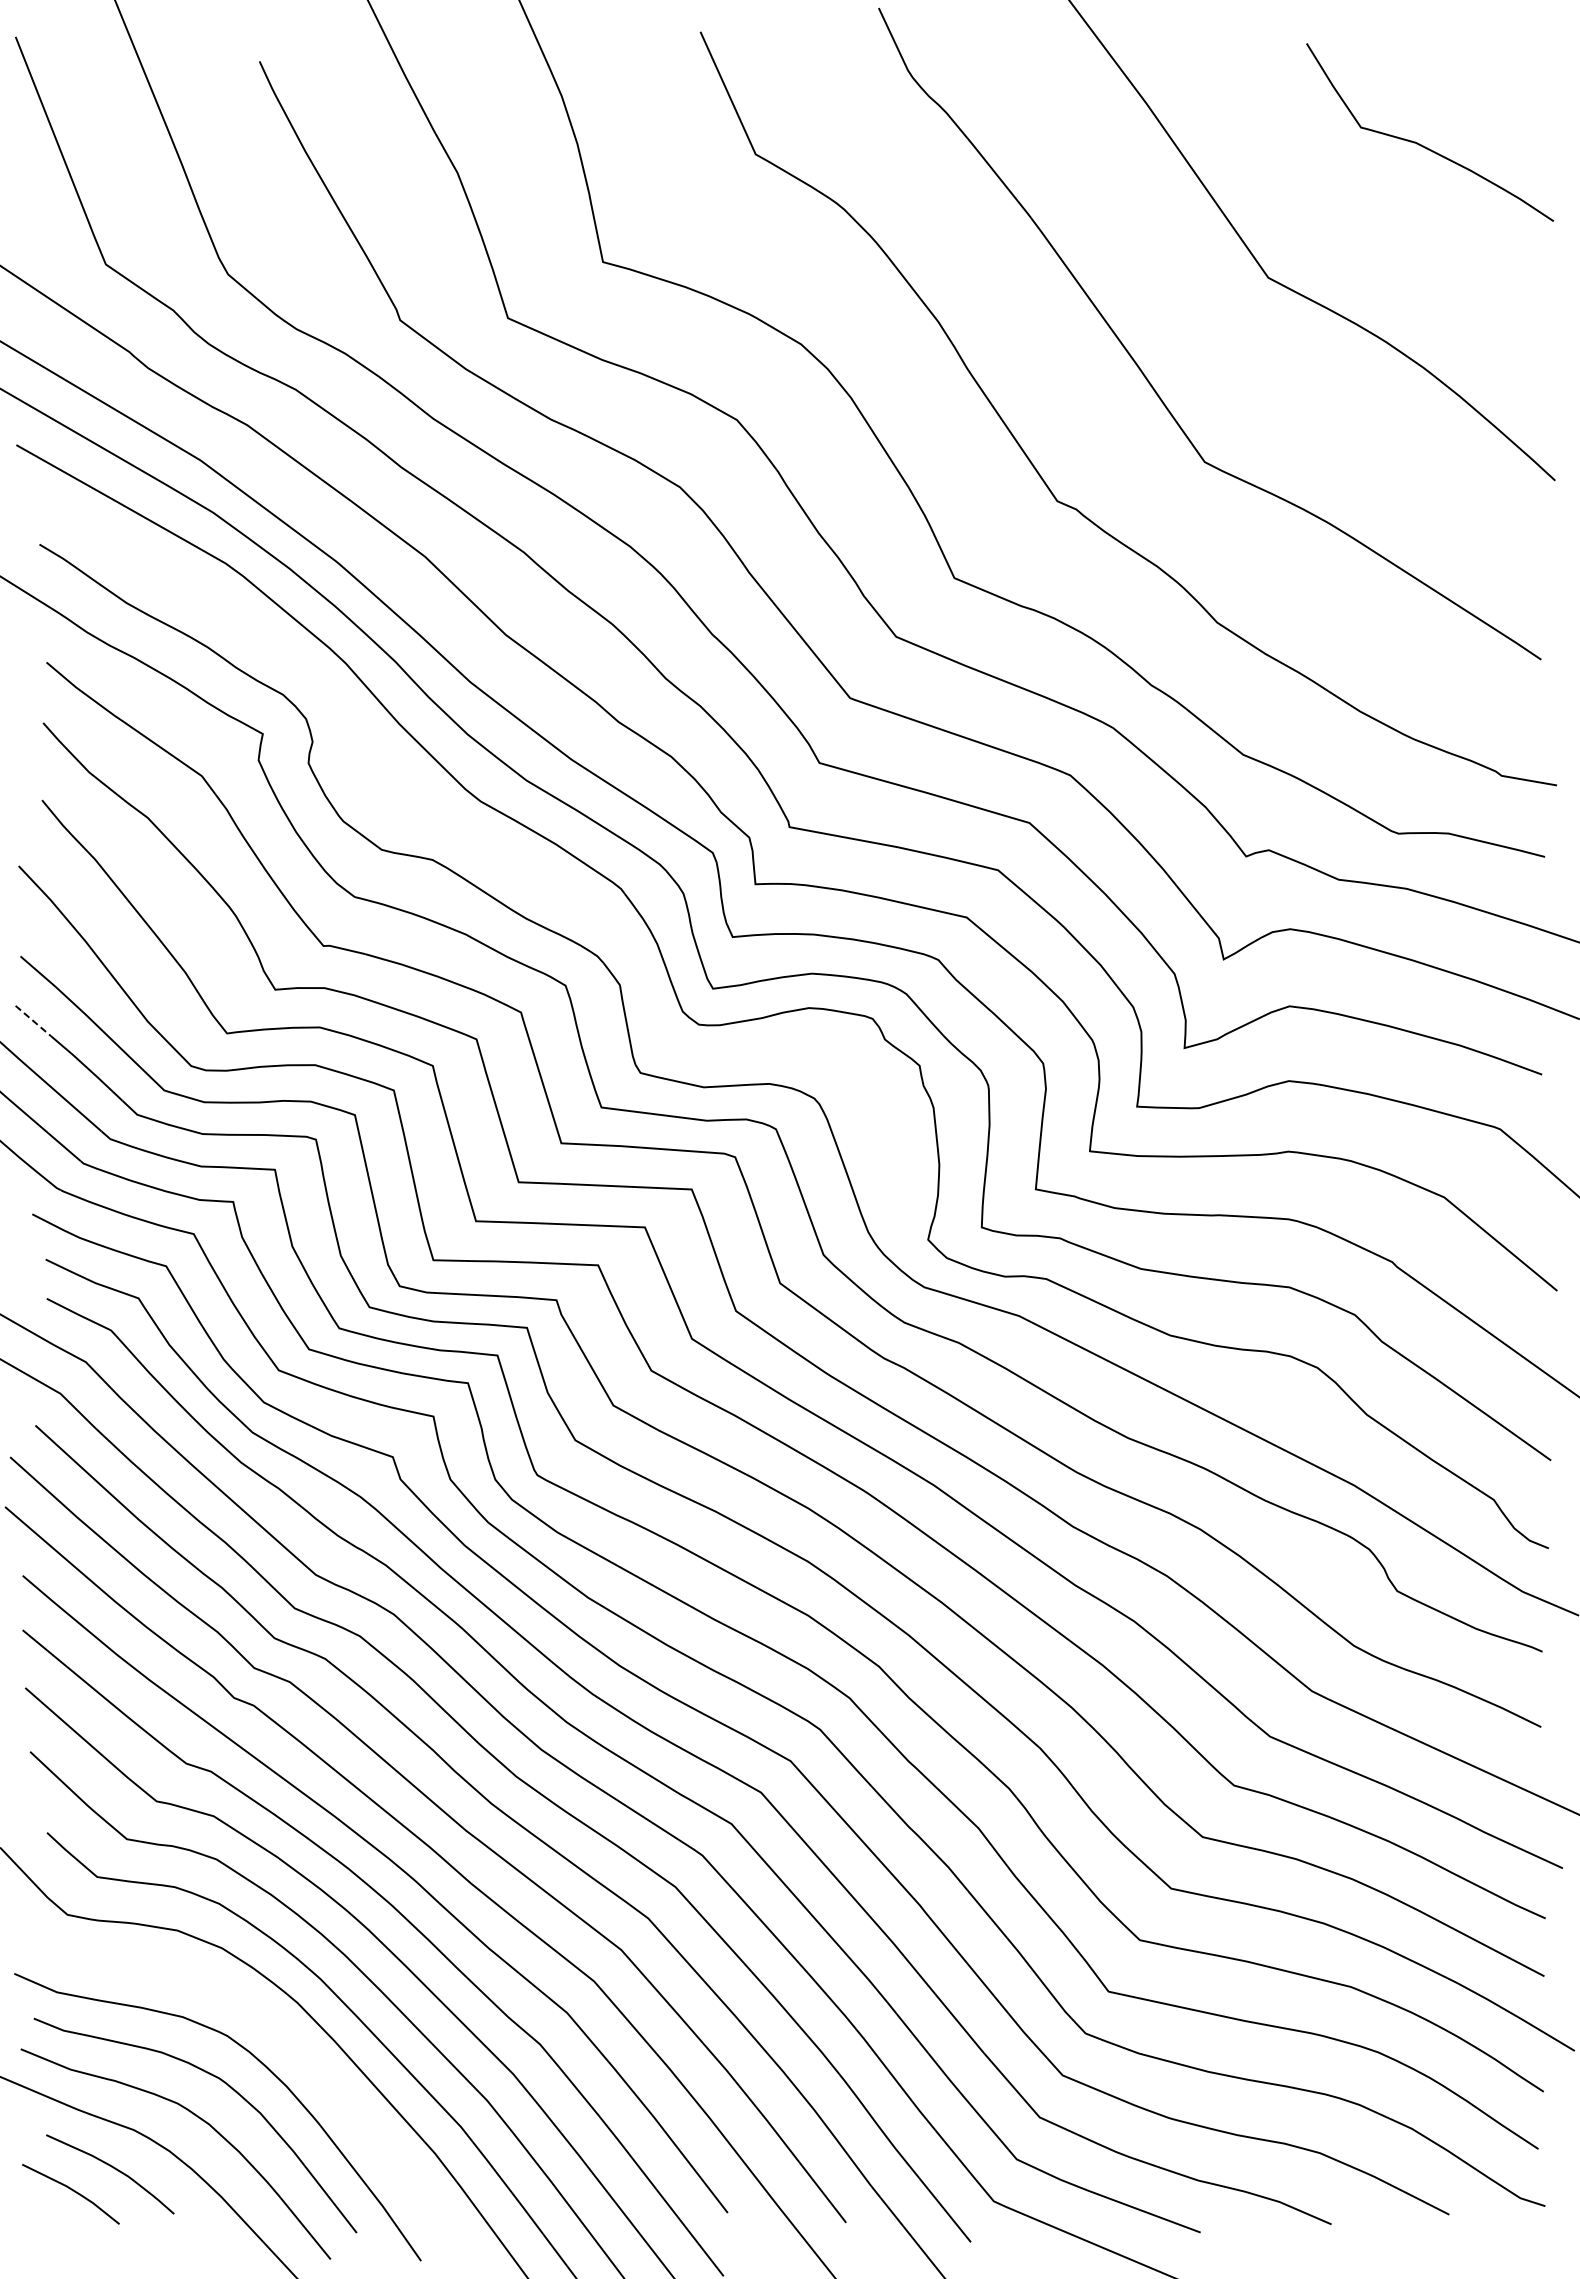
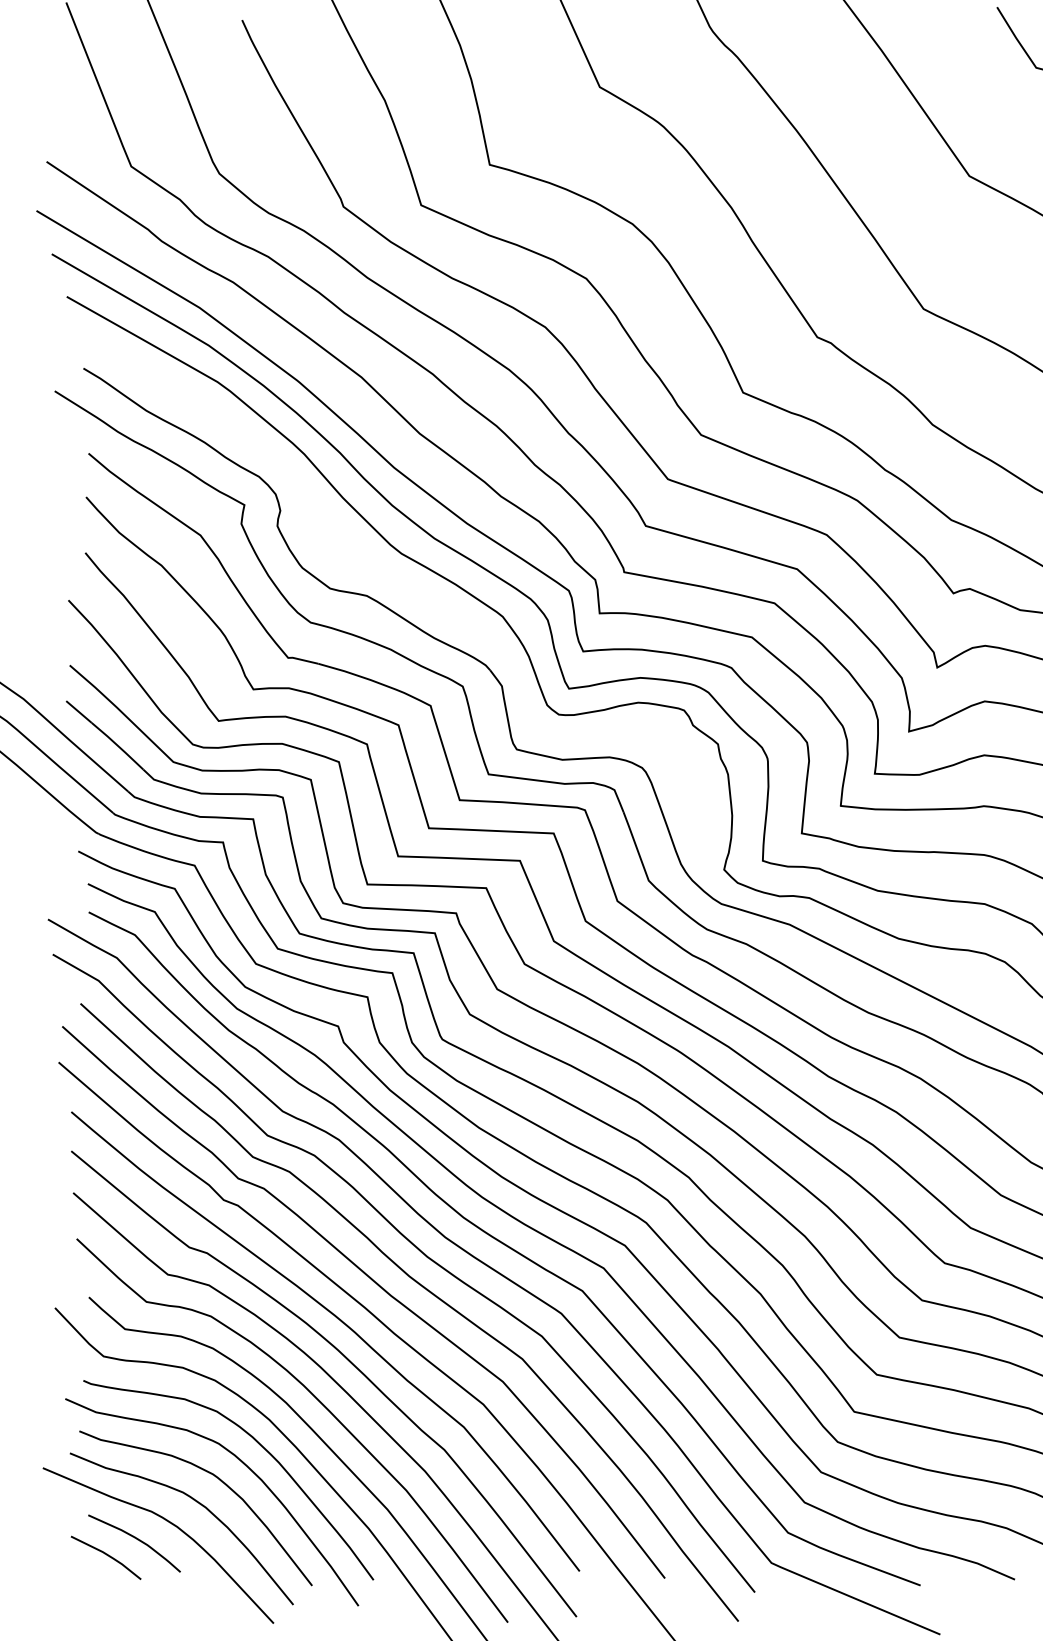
line: (33, 1021) -> (79, 712), dashed -> solid
curve: (284, 2038) -> (260, 1445), added

